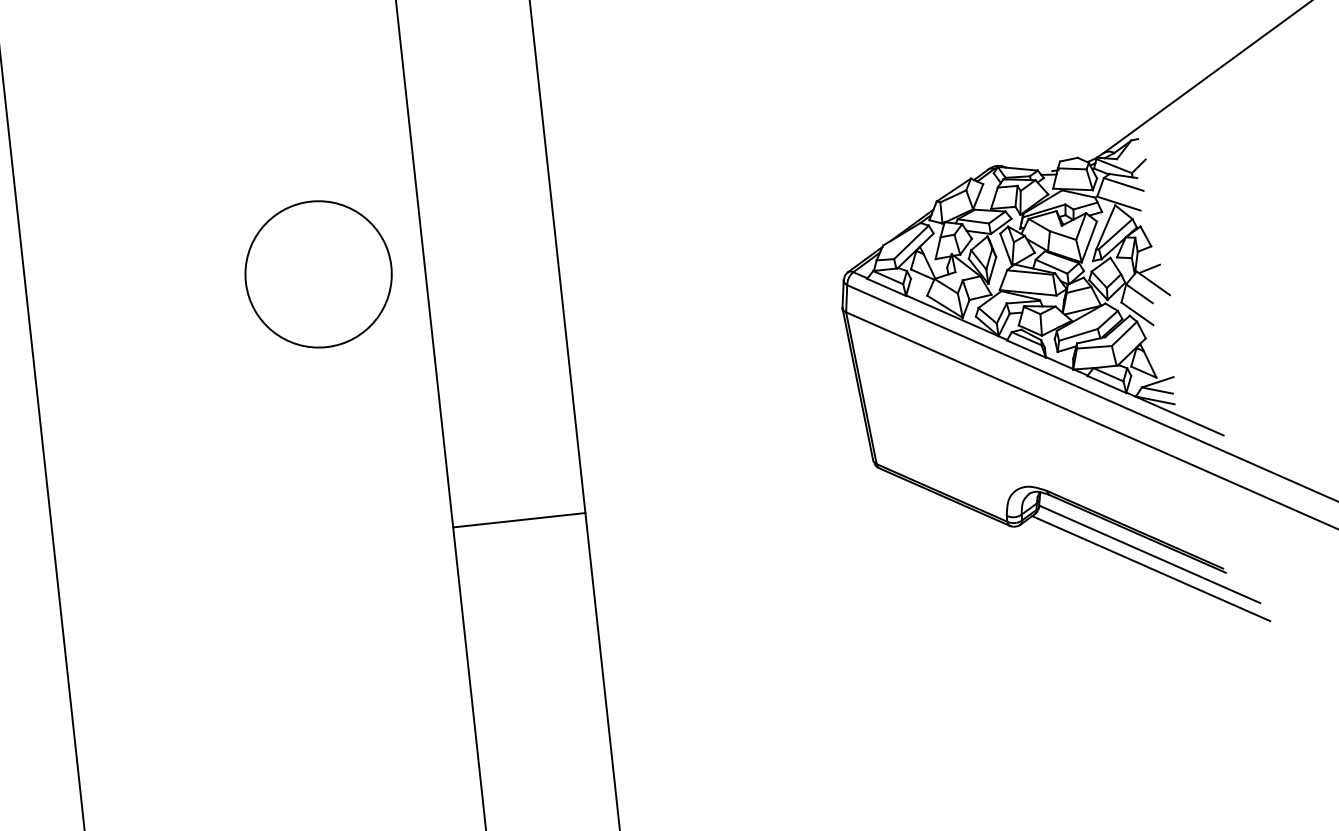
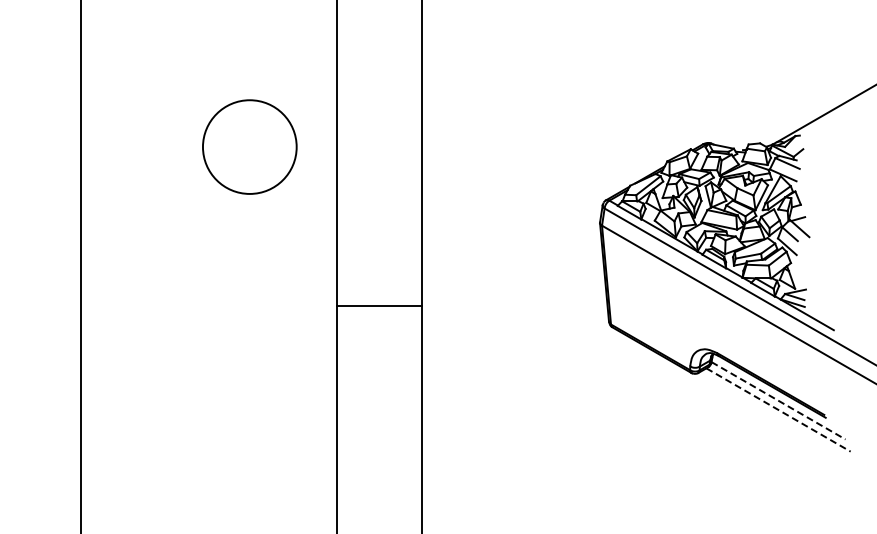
circle: (318, 273) -> (249, 146), moved
line: (519, 520) -> (379, 306), moved
line: (1149, 555) -> (778, 401), solid -> dashed
line: (1151, 569) -> (778, 410), solid -> dashed

